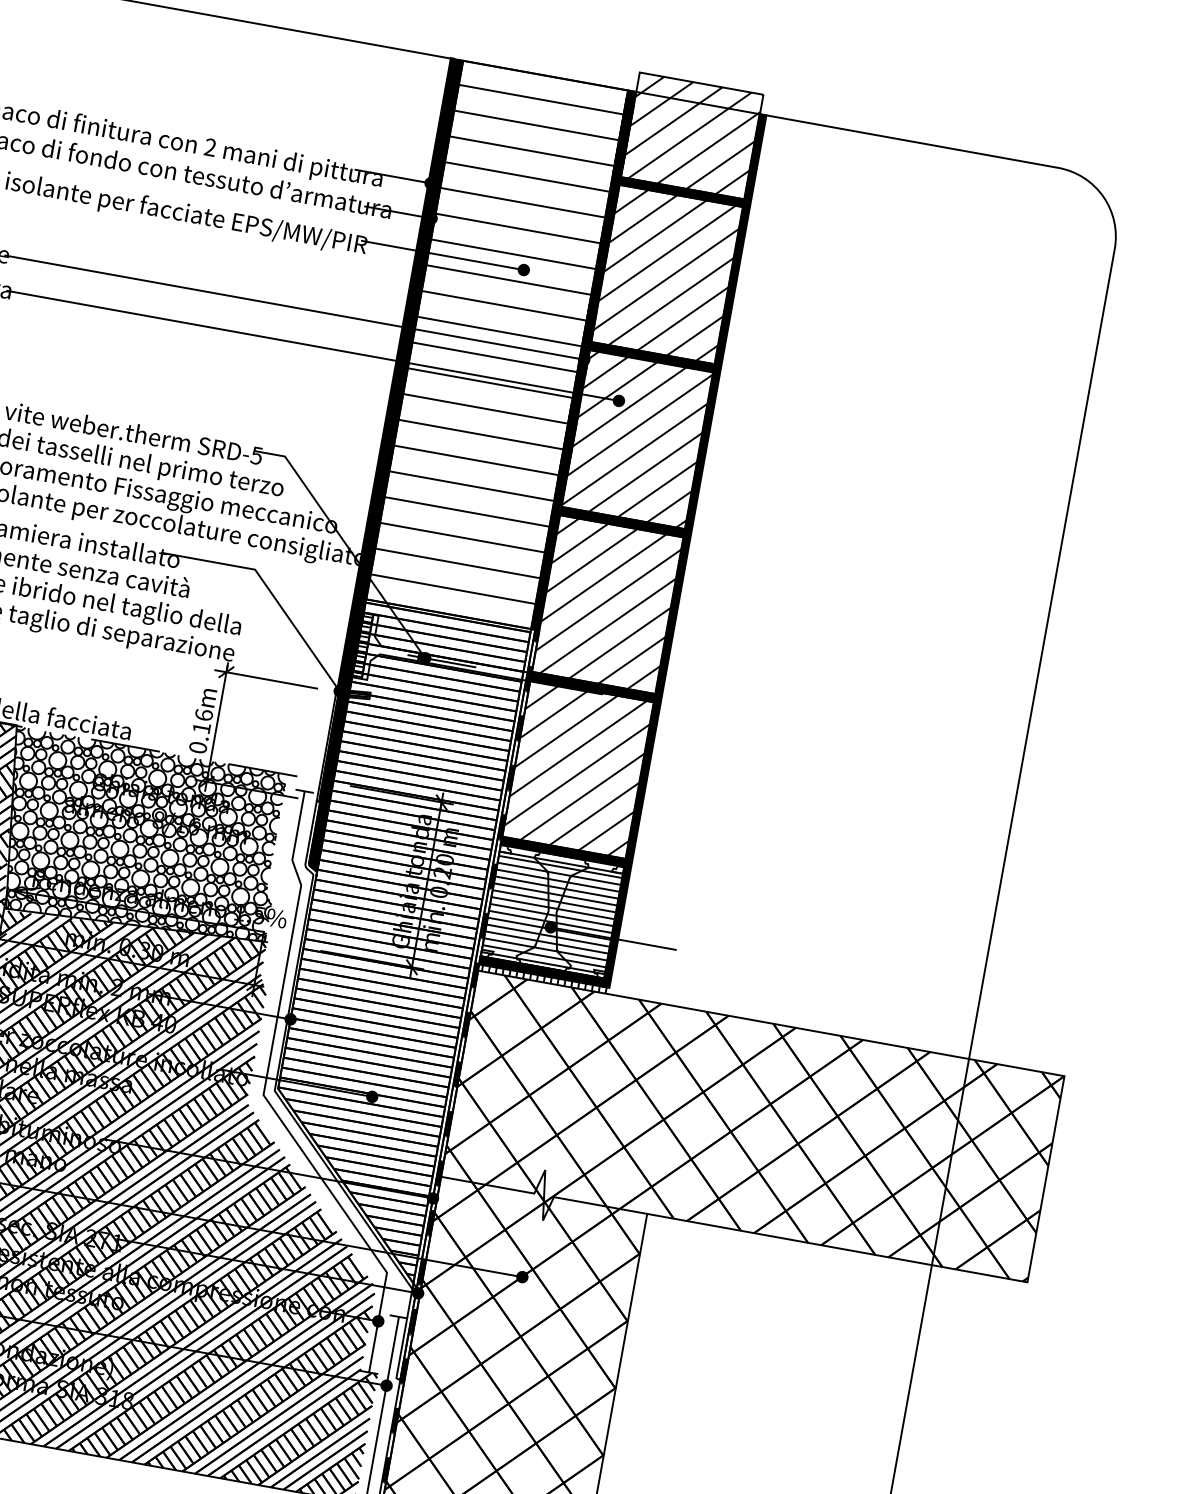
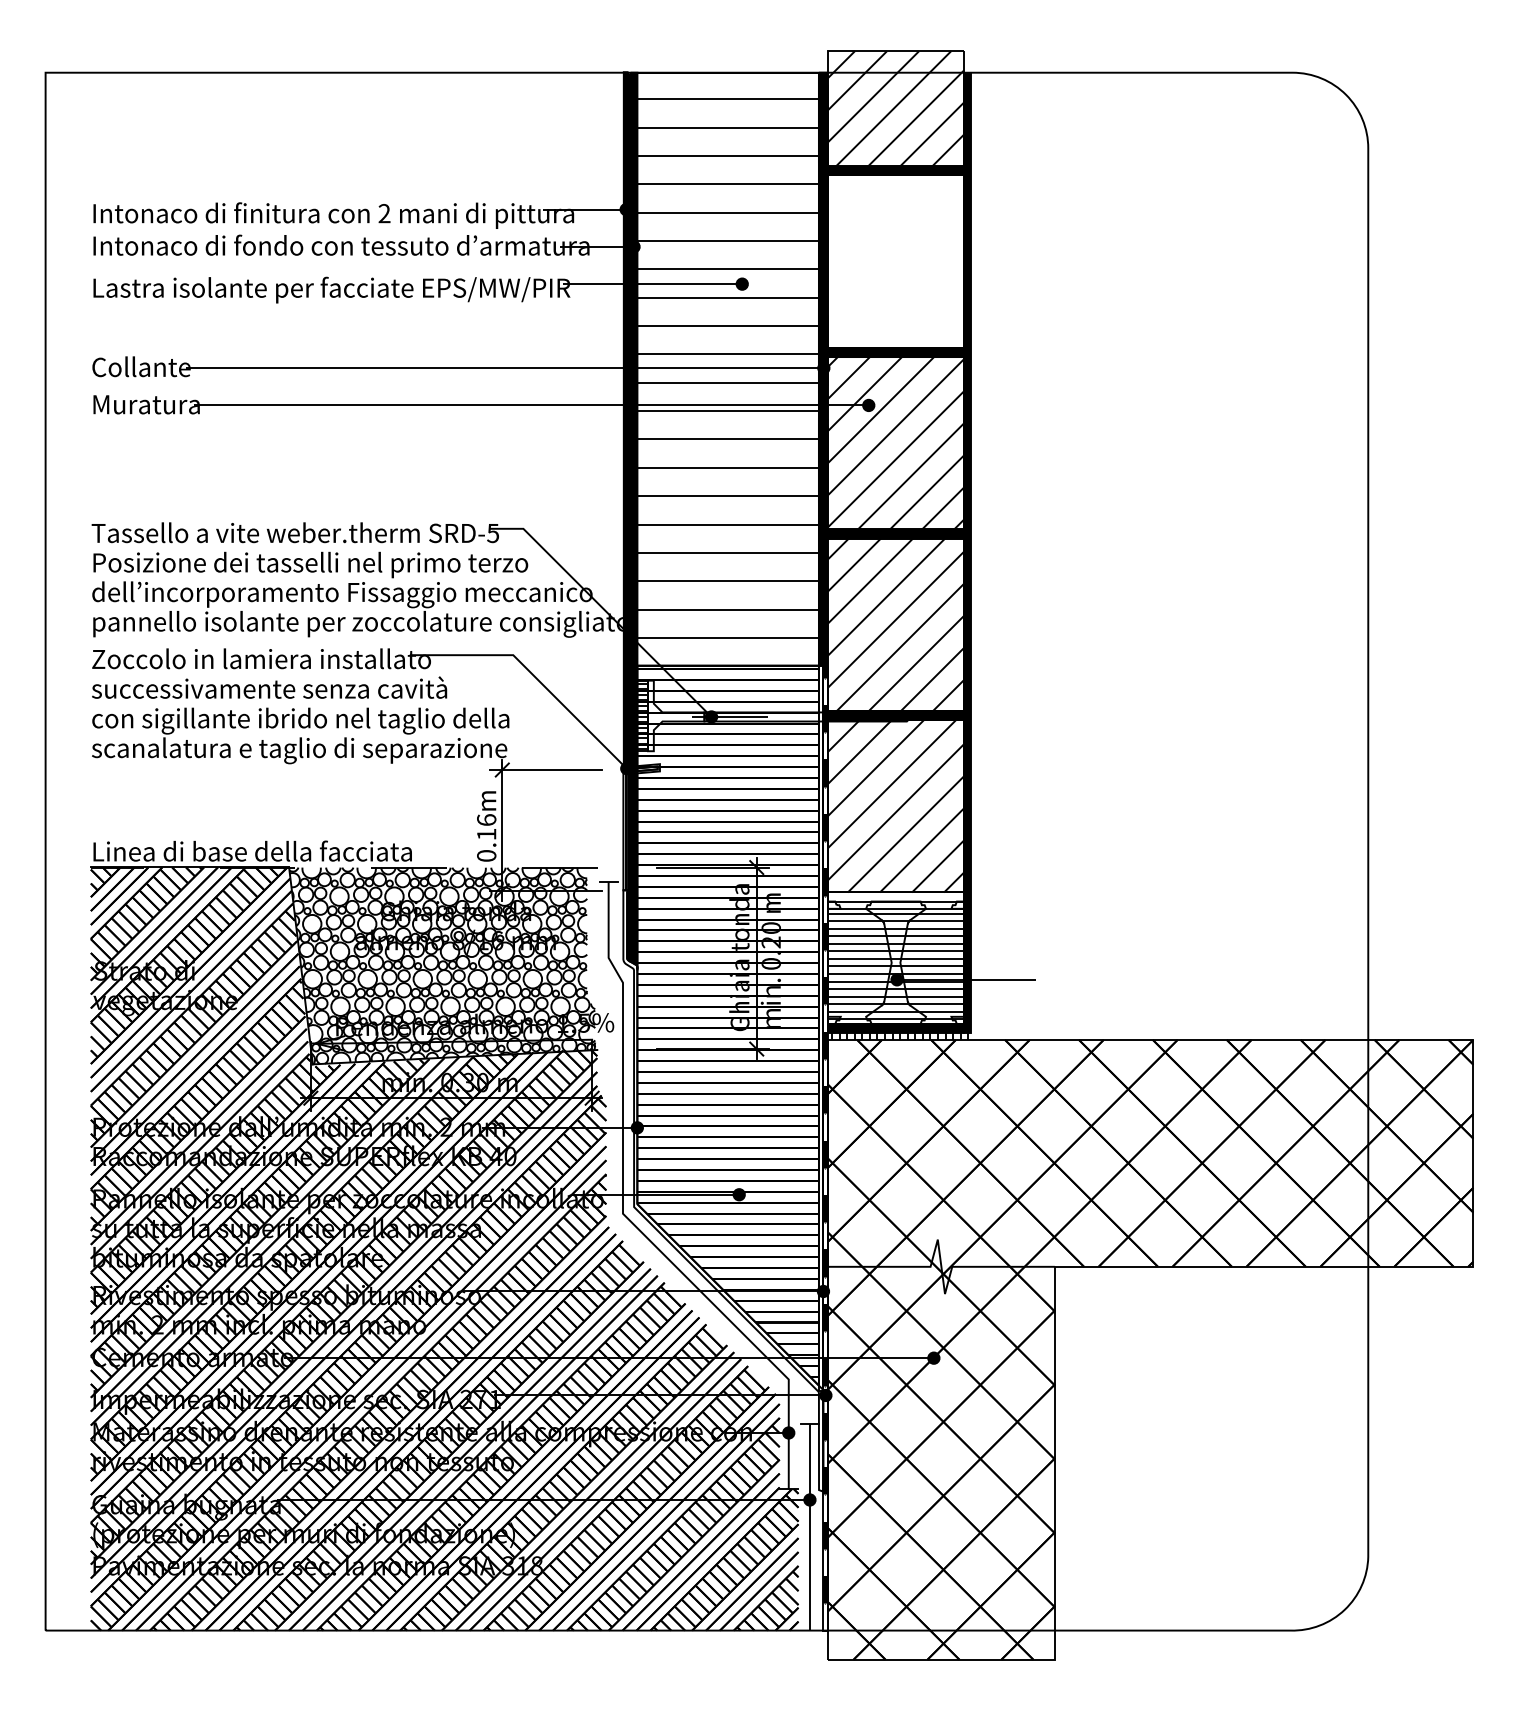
hatch: (667, 274) -> (896, 261), removed
fill: (562, 851) -> (895, 896), removed

